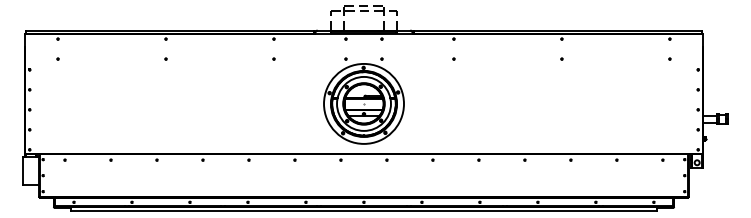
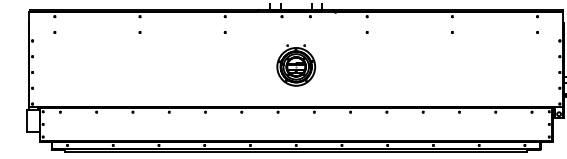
part: (363, 100) -> (295, 65), size x0.6

